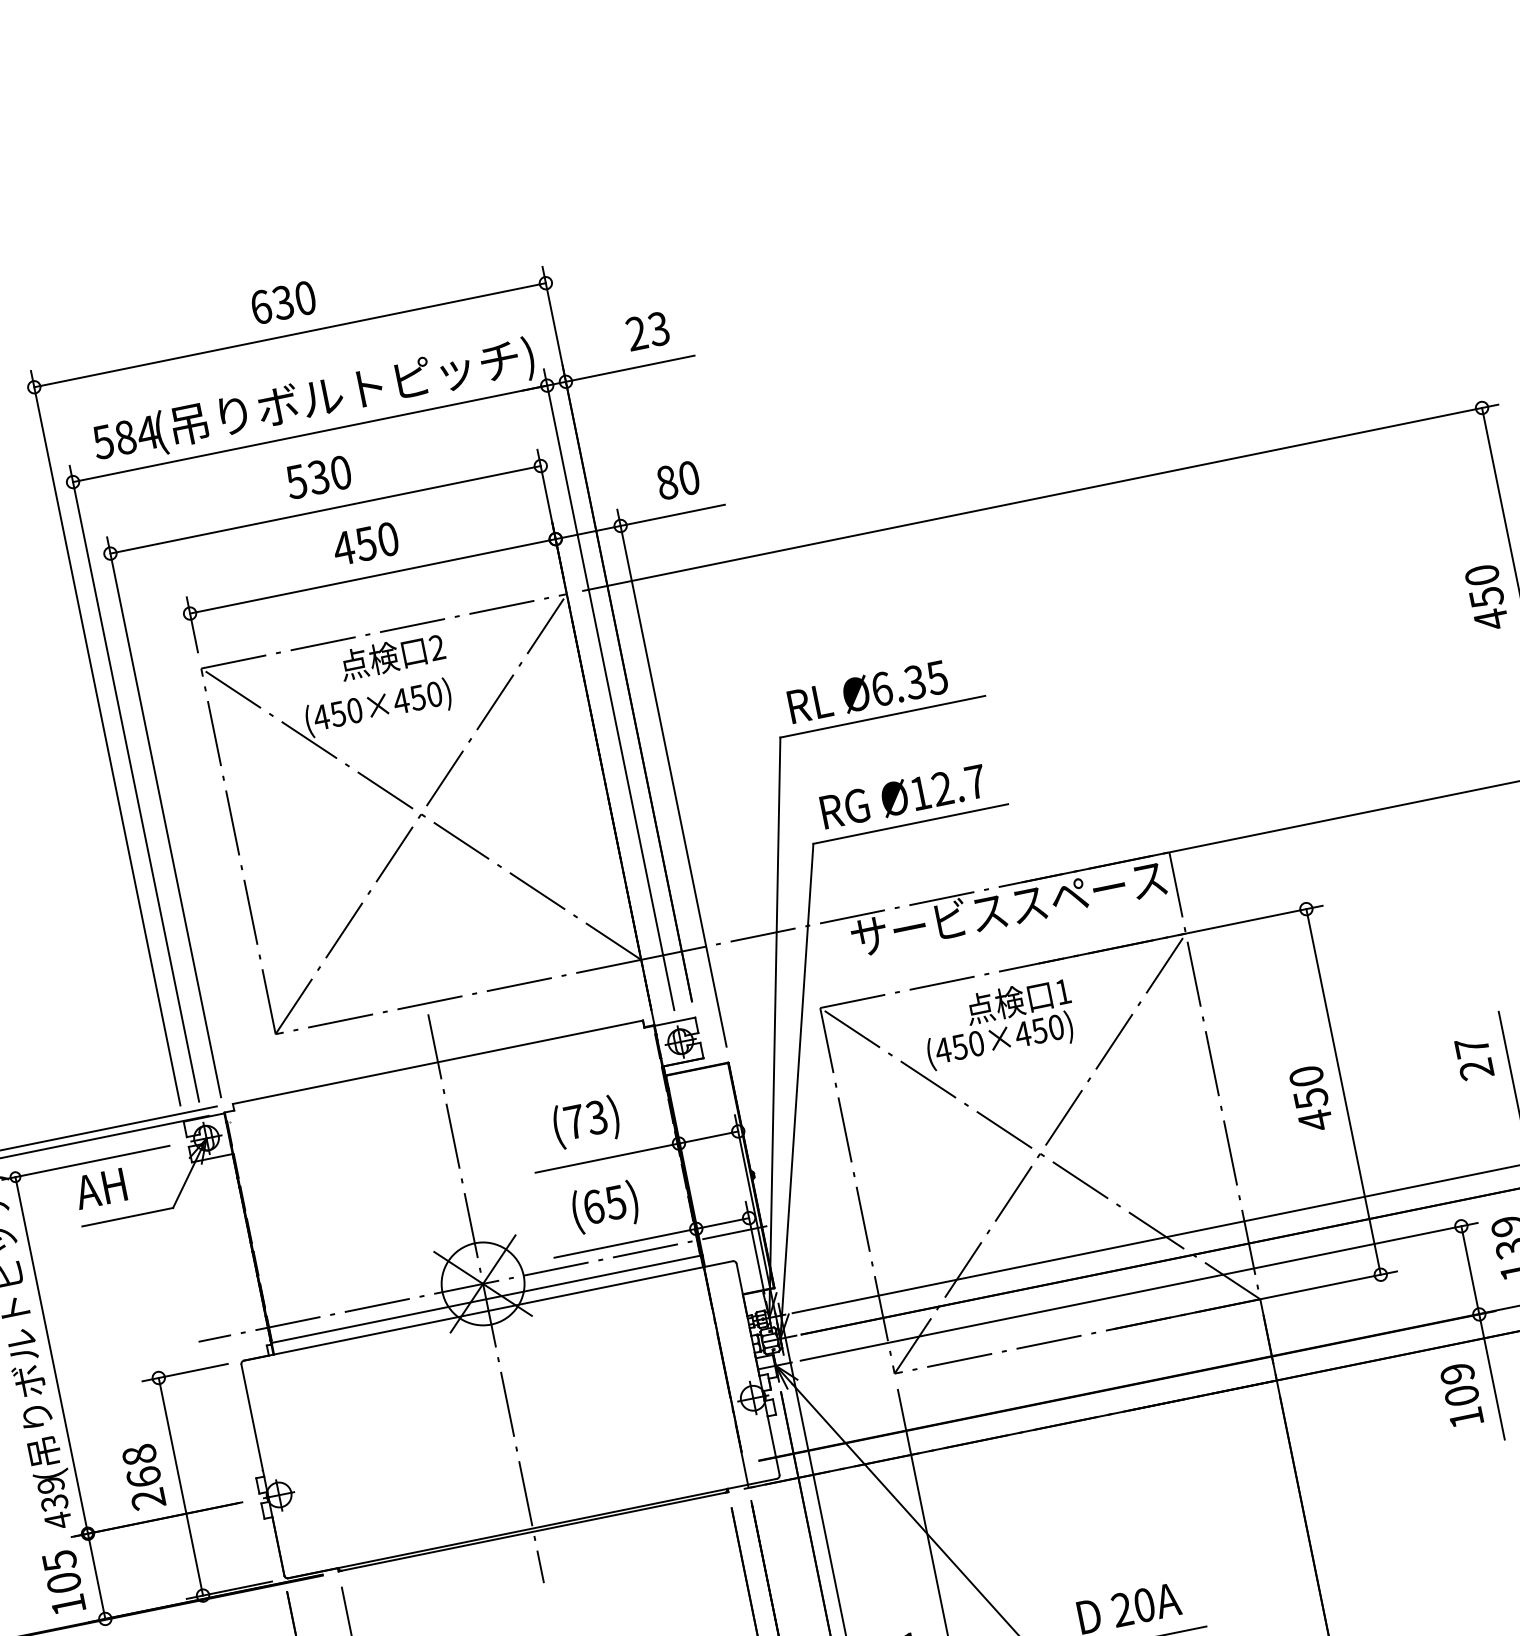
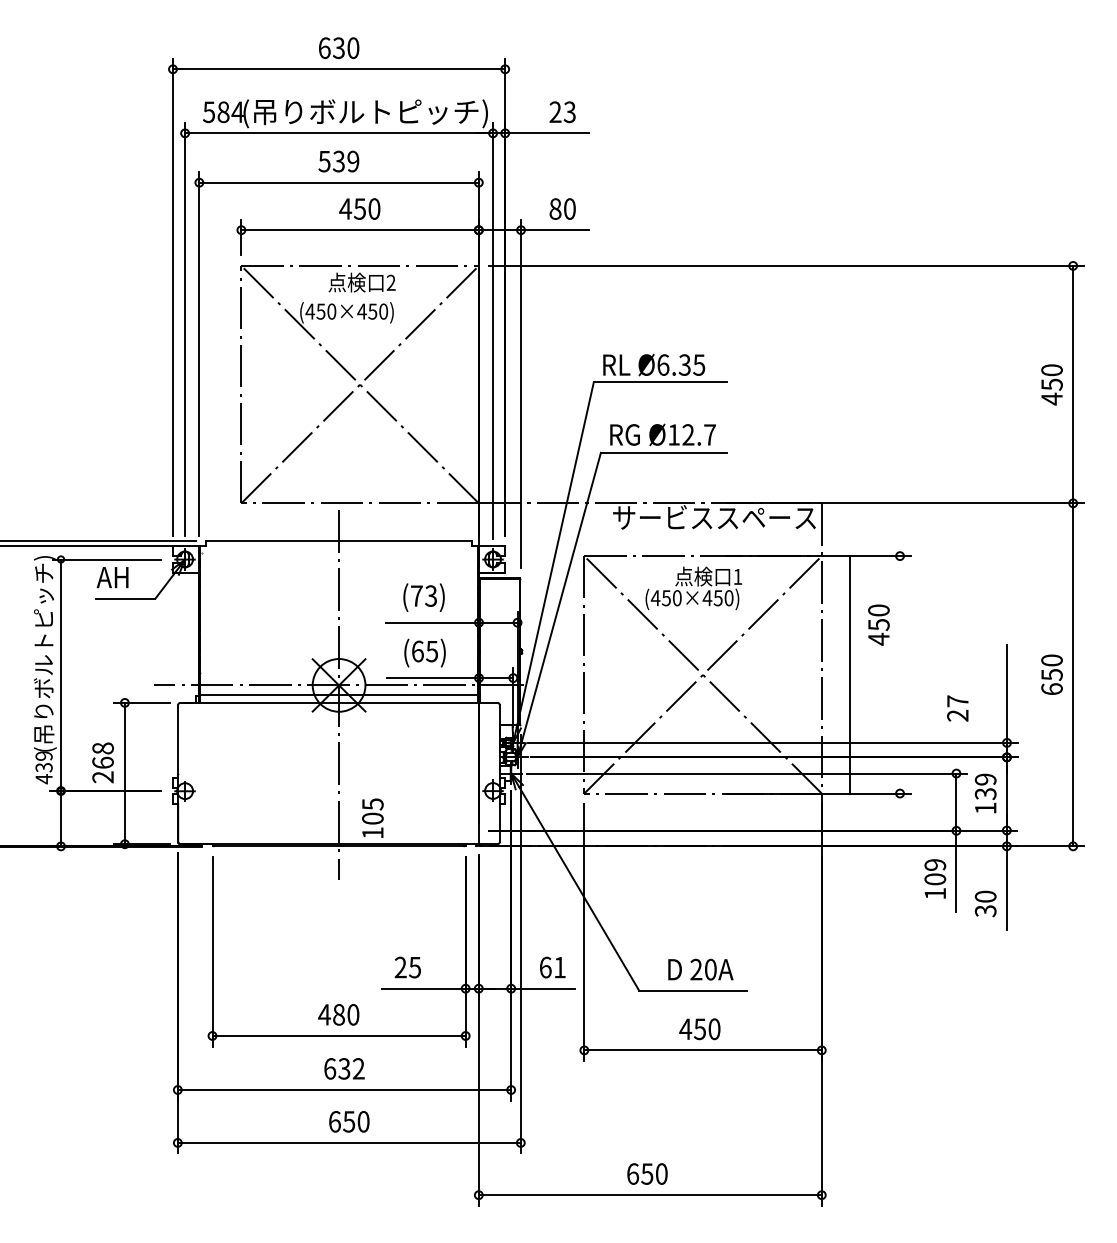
text: (341, 472) -> (353, 161), 530 -> 539
text: (1473, 1058) -> (957, 708), moved
line: (1344, 1091) -> (850, 674), moved
text: (1310, 1098) -> (878, 624), moved
text: (63, 1581) -> (372, 817), moved

